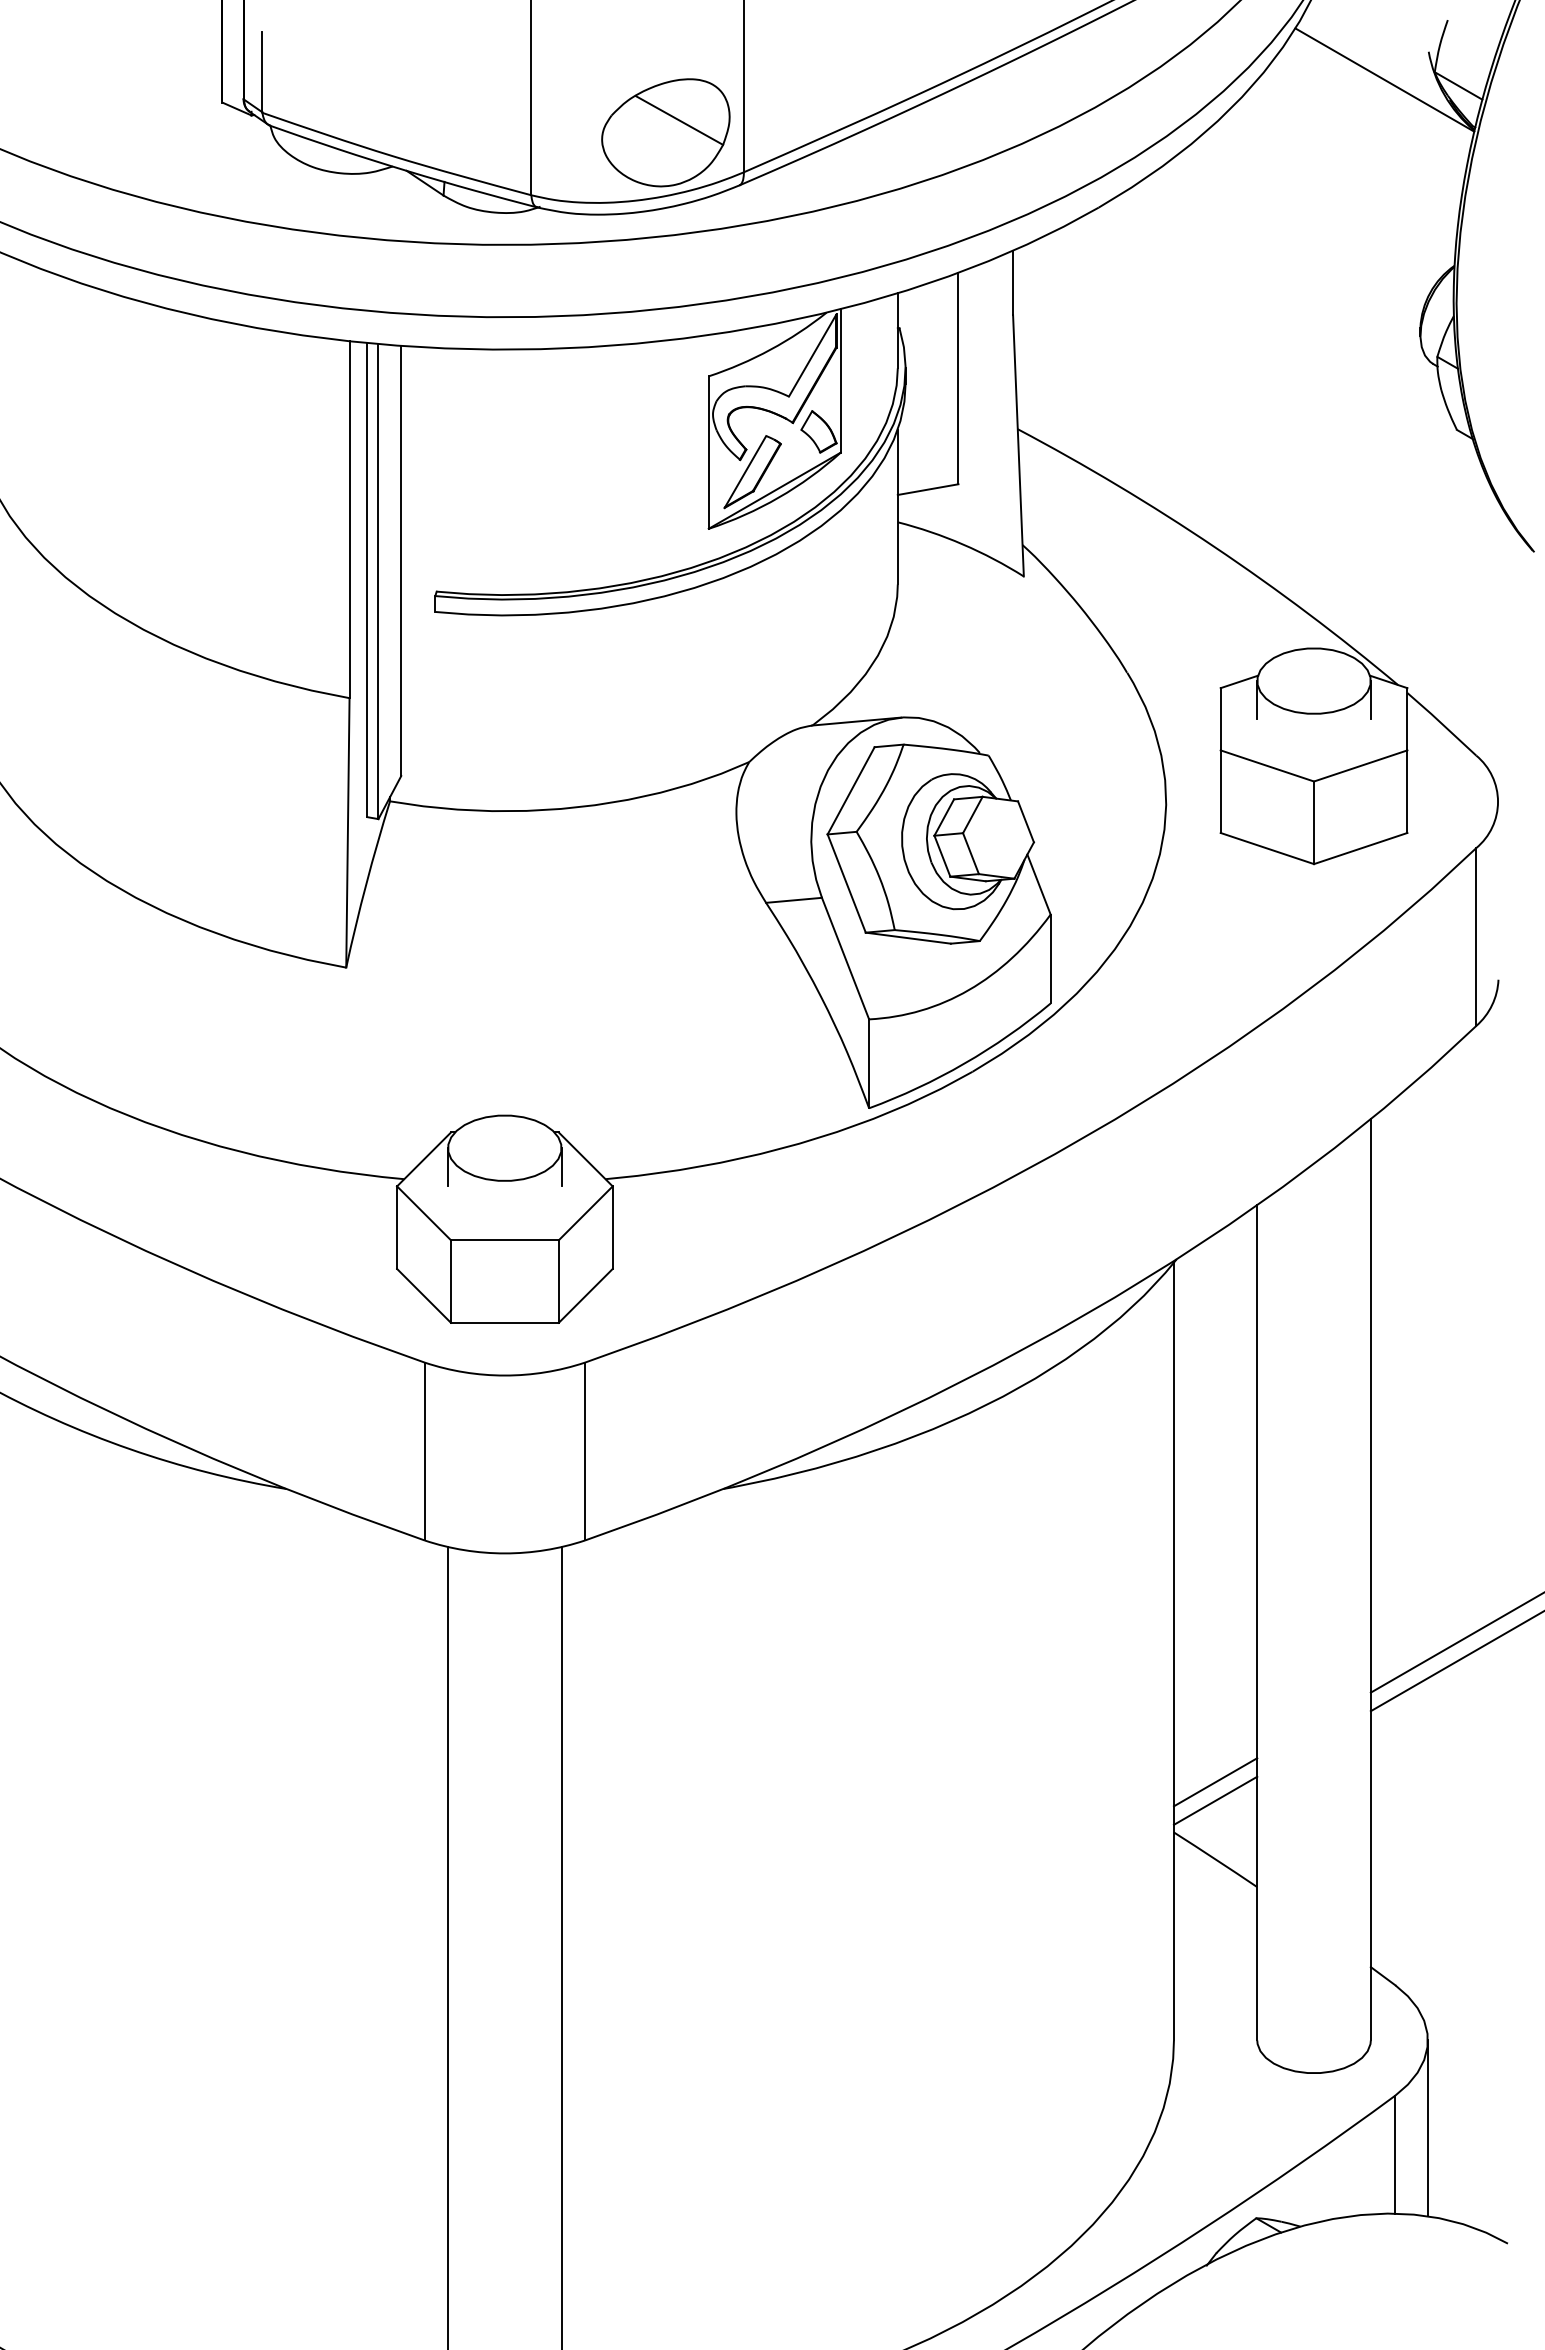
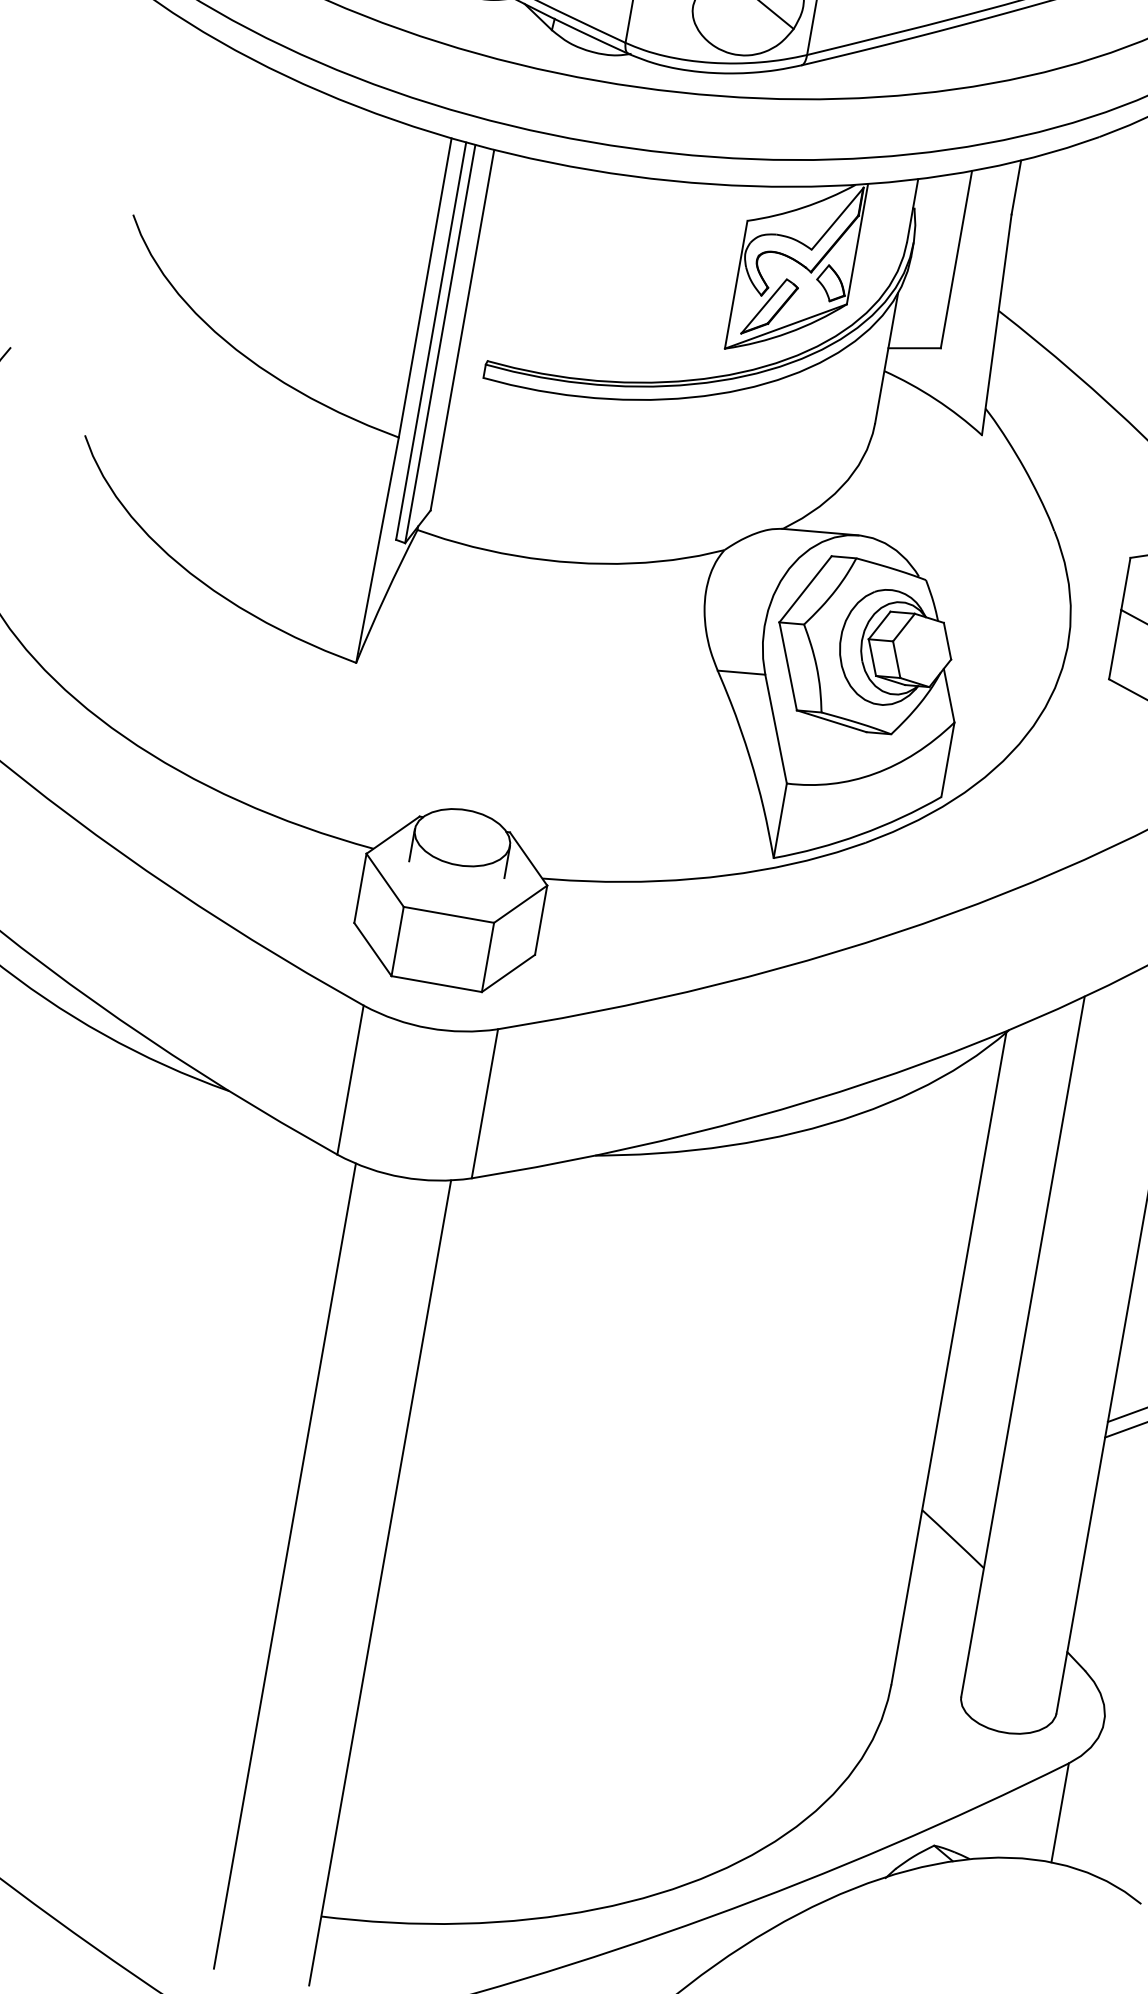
line: (1215, 1782) -> (964, 1474), removed
line: (1215, 1800) -> (961, 1489), removed
line: (1427, 2128) -> (1090, 1795), removed

